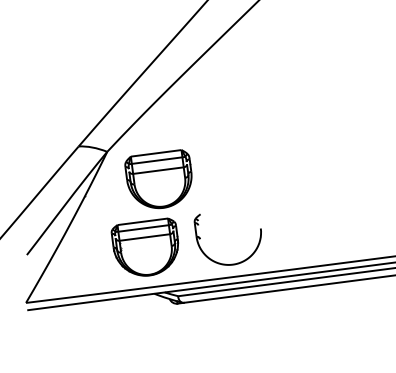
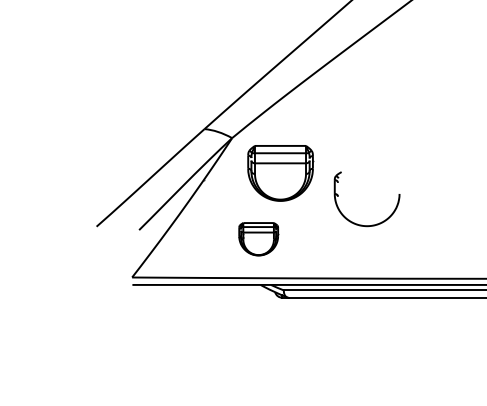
part: (146, 248) -> (258, 239), size x0.6
part: (228, 263) -> (362, 224), moved

